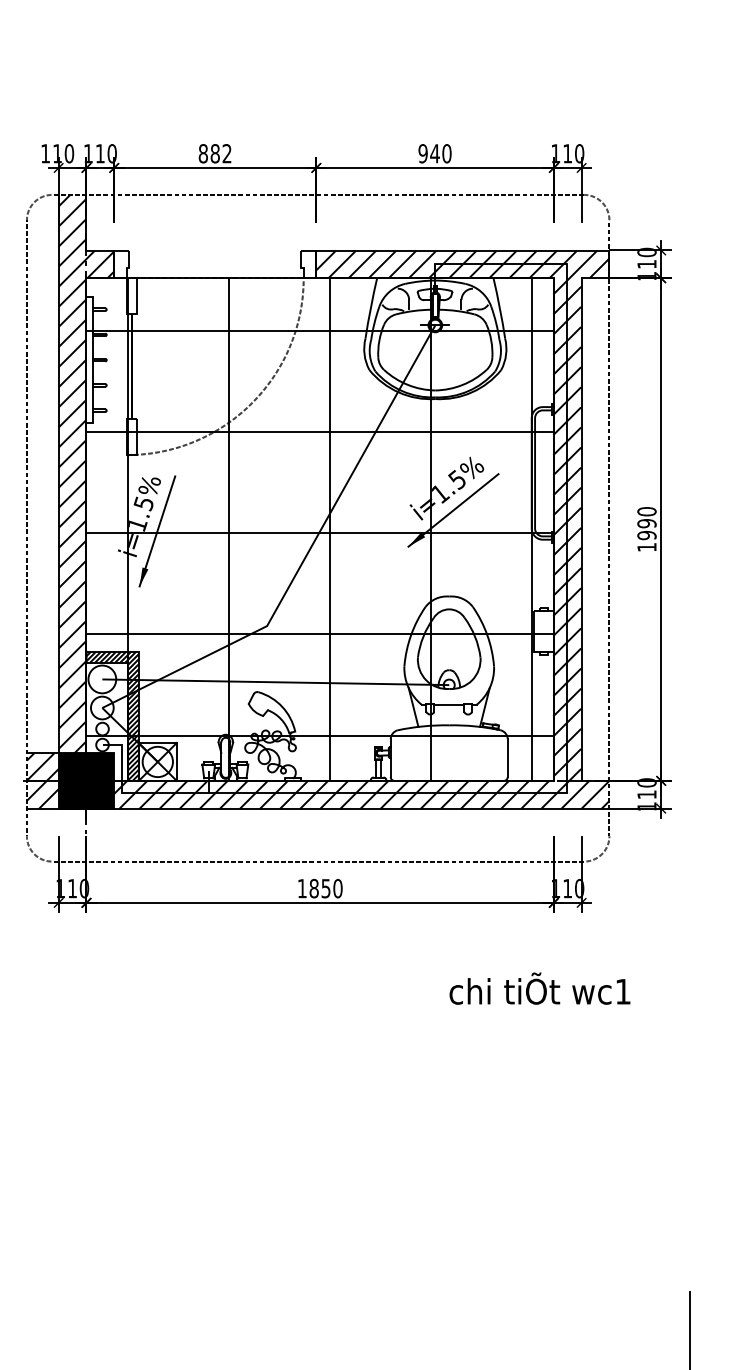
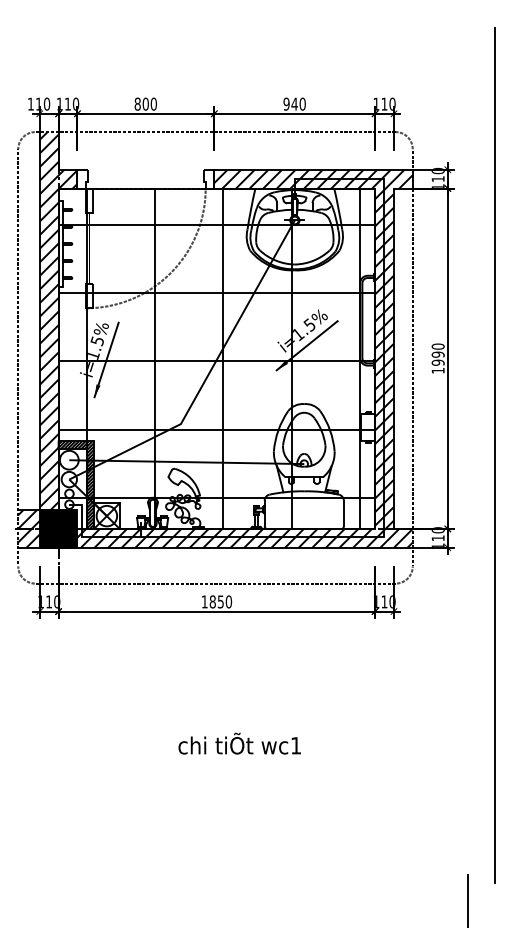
text: (220, 152) -> (149, 103), 882 -> 800
line: (730, 672) -> (494, 455), added
text: (539, 988) -> (239, 743), moved

